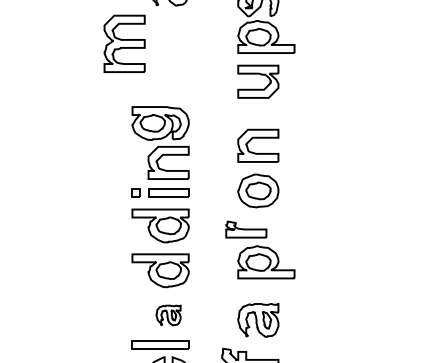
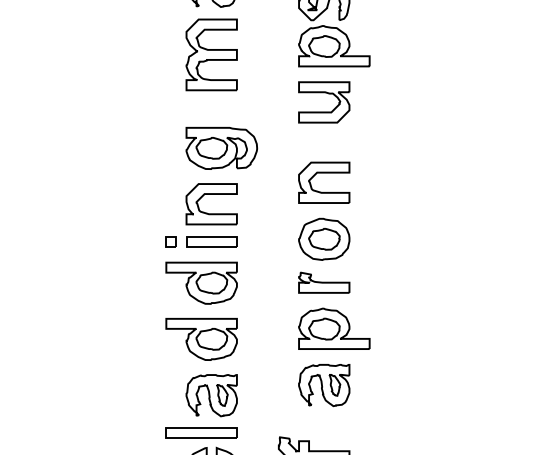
part: (124, 43) -> (211, 54), moved
part: (160, 123) -> (221, 148), moved
part: (246, 229) -> (324, 282), moved
part: (168, 315) -> (211, 395), size x1.67
part: (258, 320) -> (324, 385), moved

